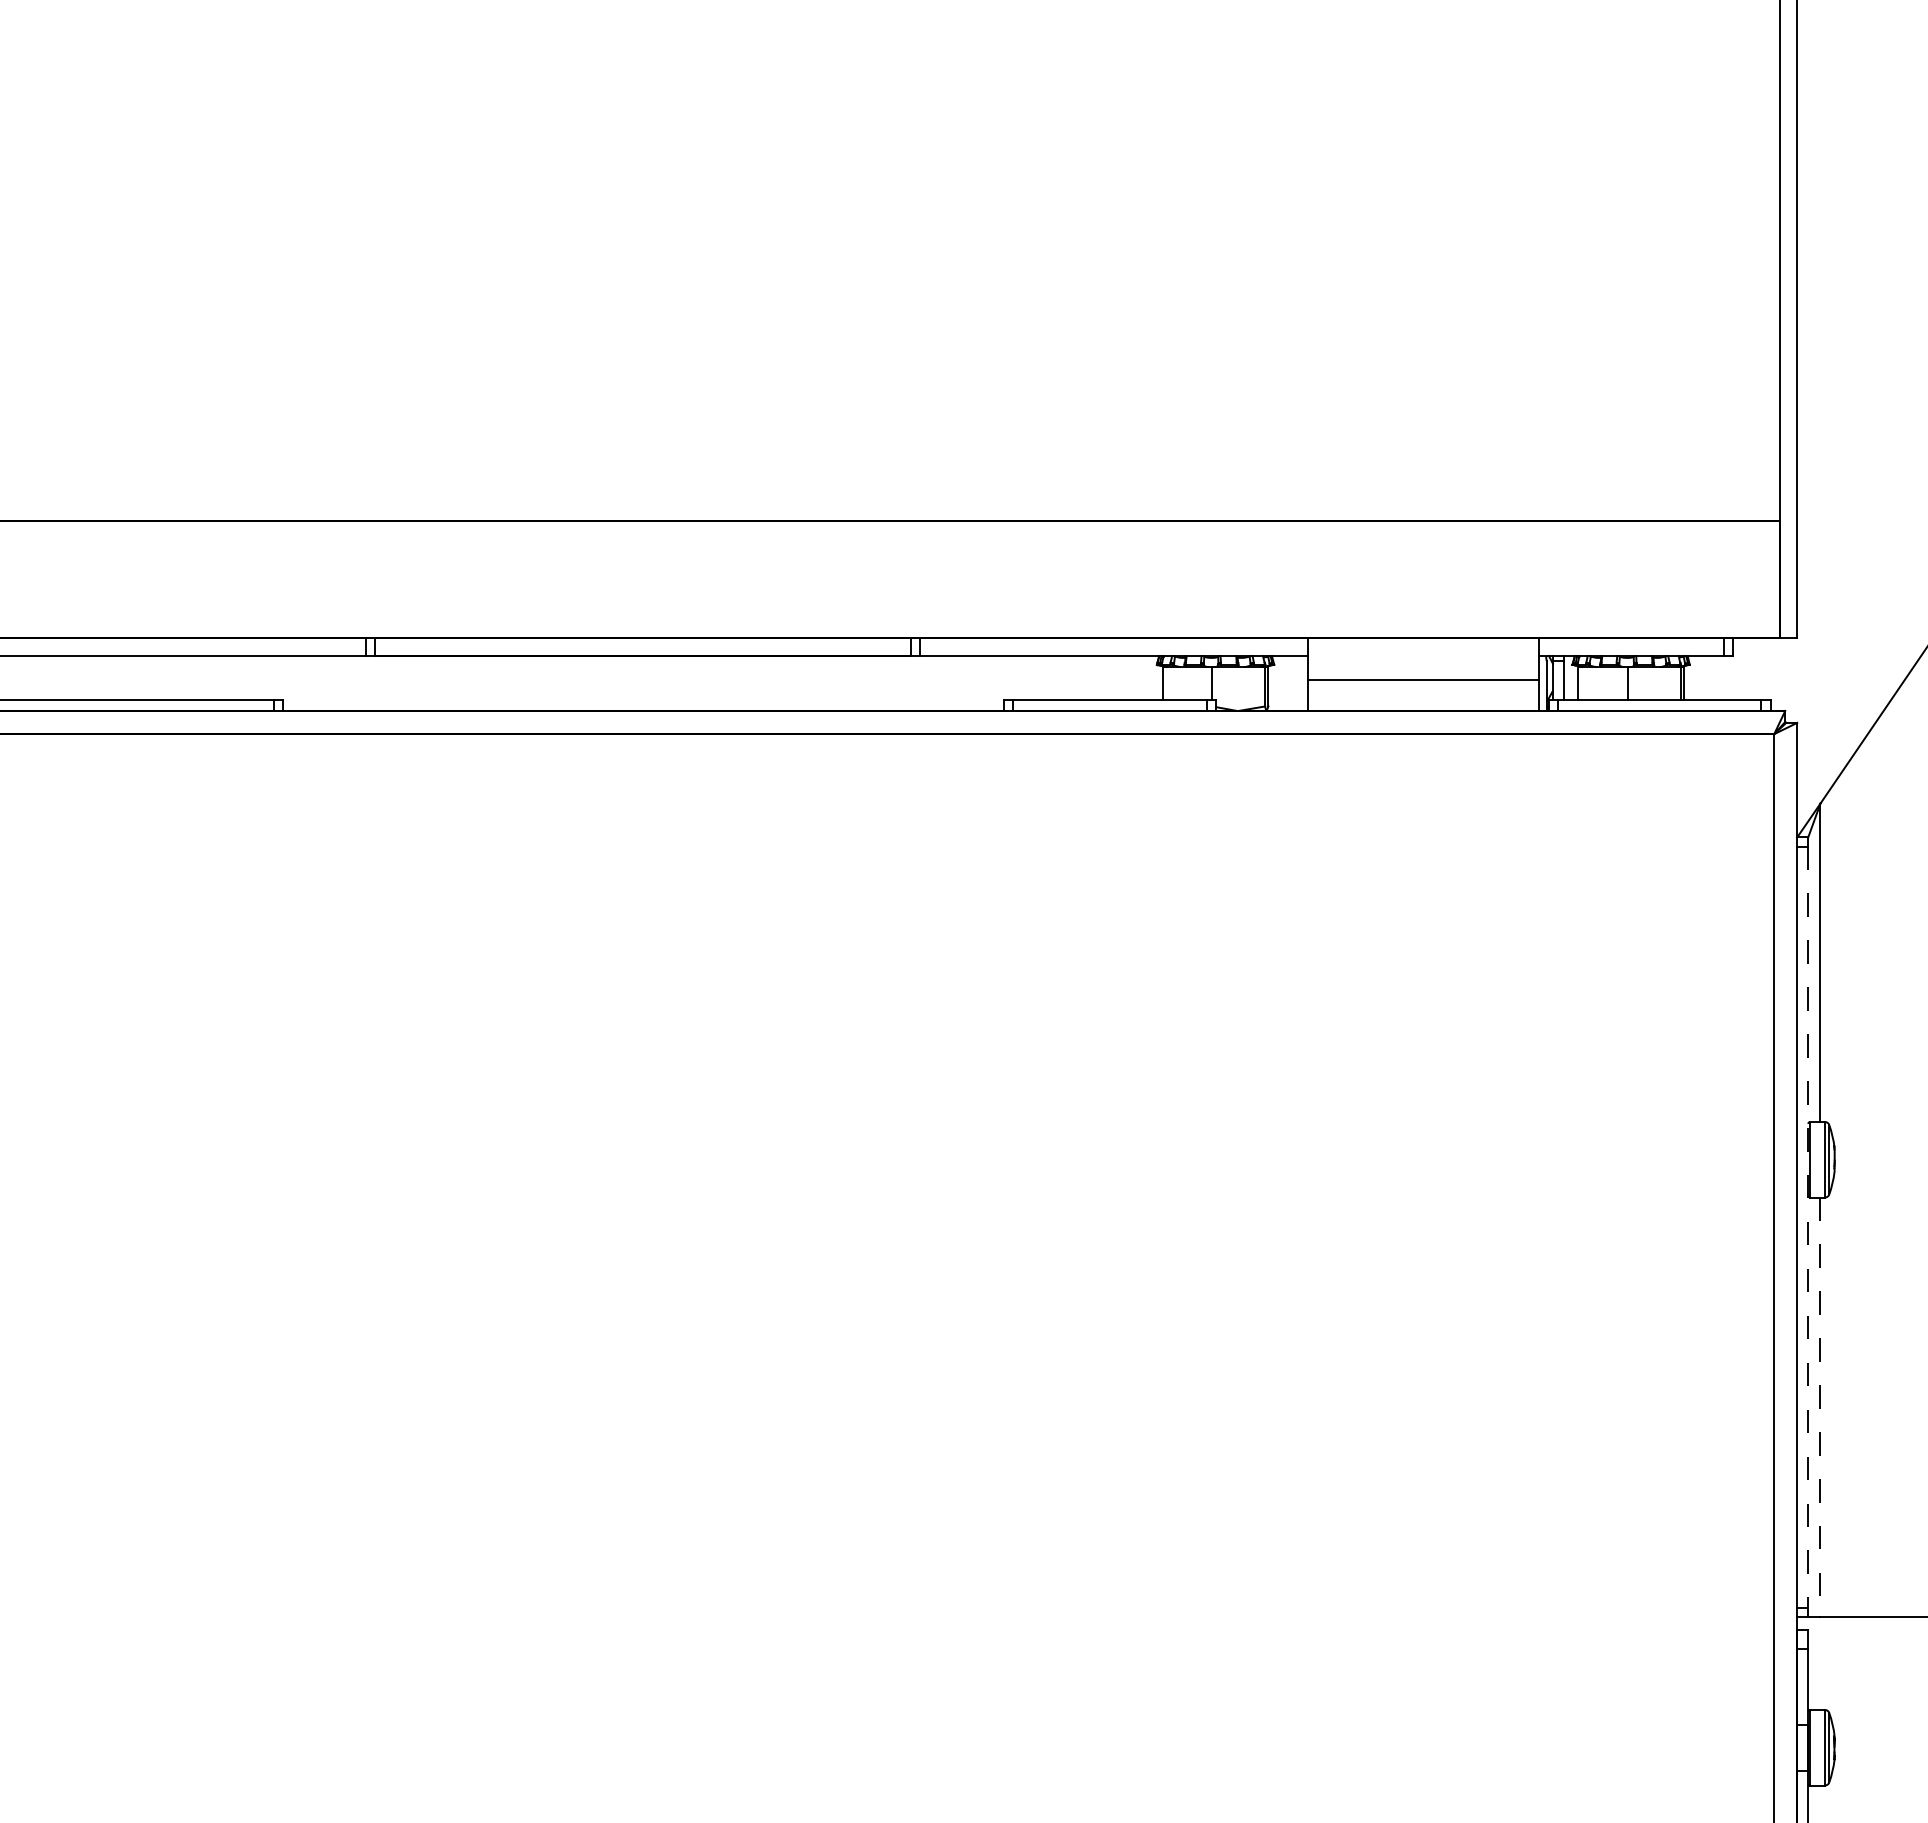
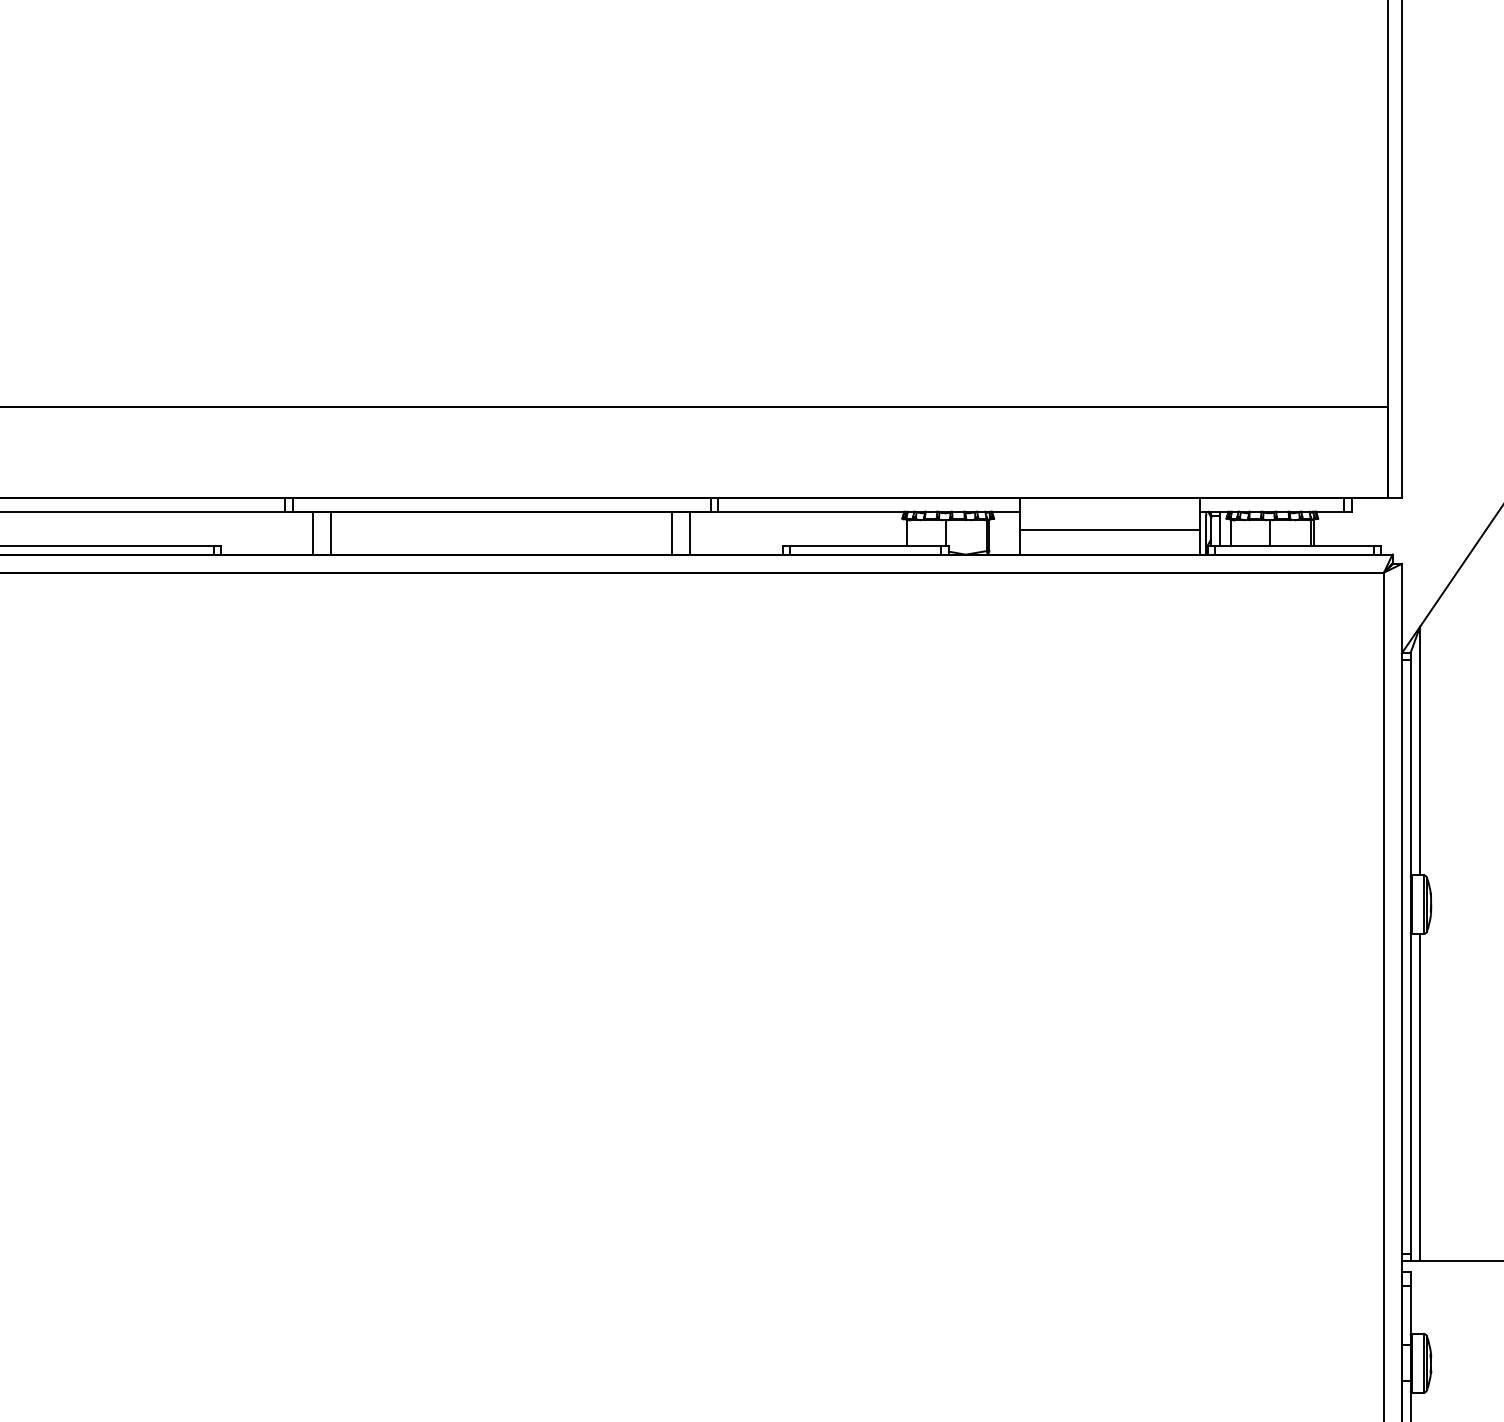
line: (400, 683) -> (312, 533), added
line: (423, 683) -> (330, 533), added
line: (861, 683) -> (672, 533), added
line: (884, 683) -> (689, 533), added
line: (1808, 1227) -> (1410, 957), dashed -> solid
line: (1820, 1407) -> (1420, 1097), dashed -> solid

